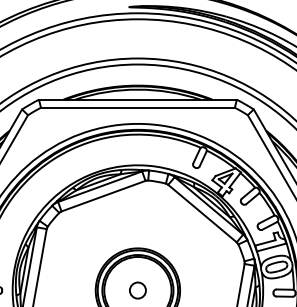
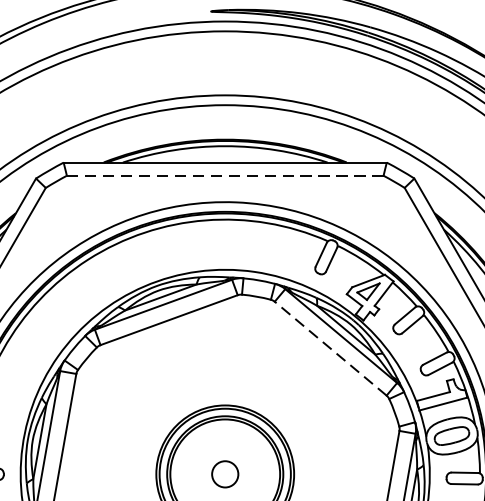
line: (137, 107) -> (224, 175), solid -> dashed
line: (202, 213) -> (330, 348), solid -> dashed

